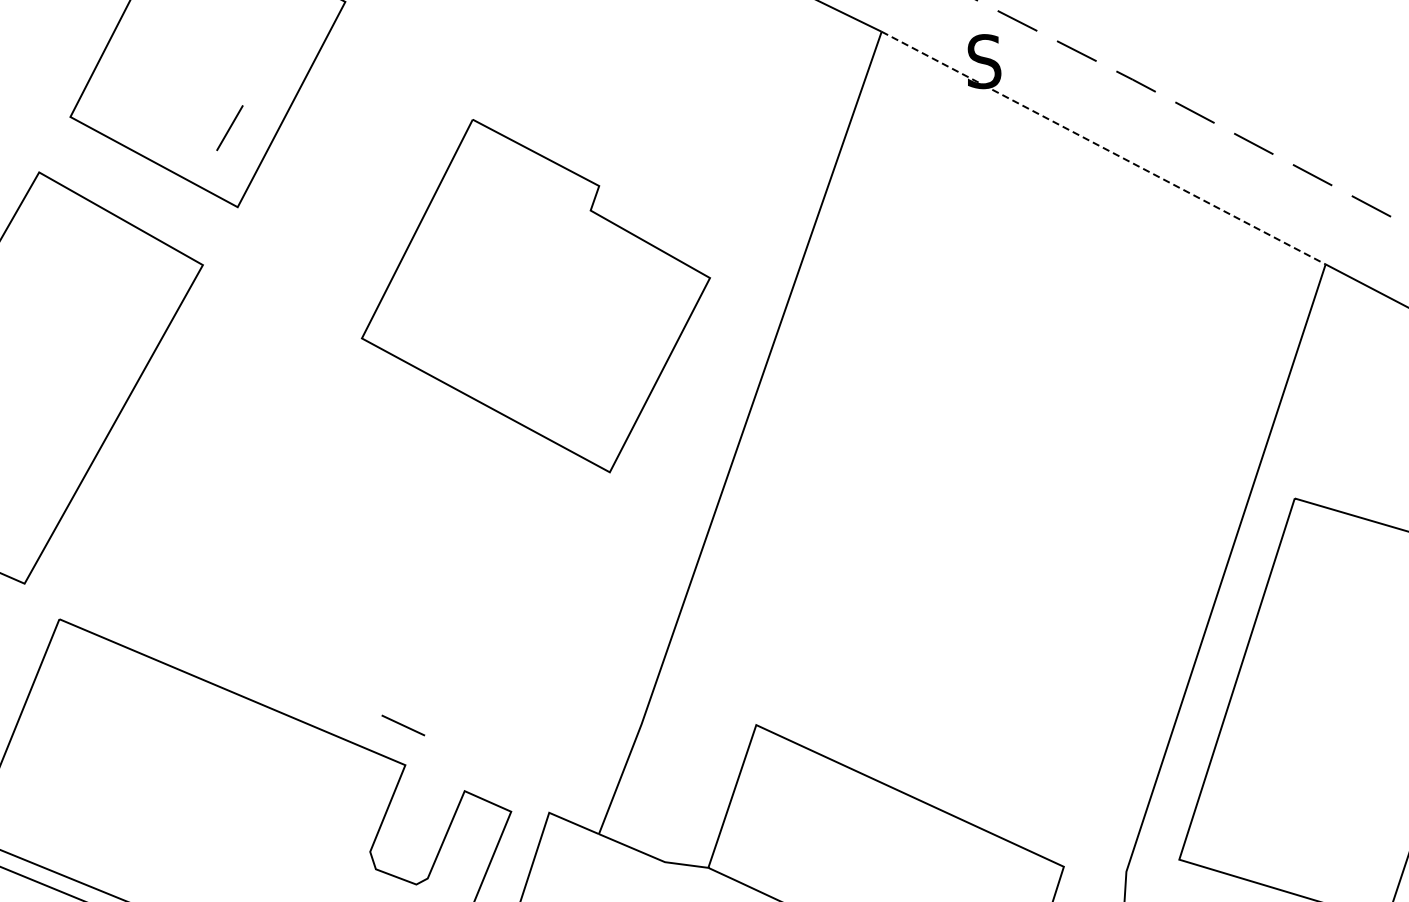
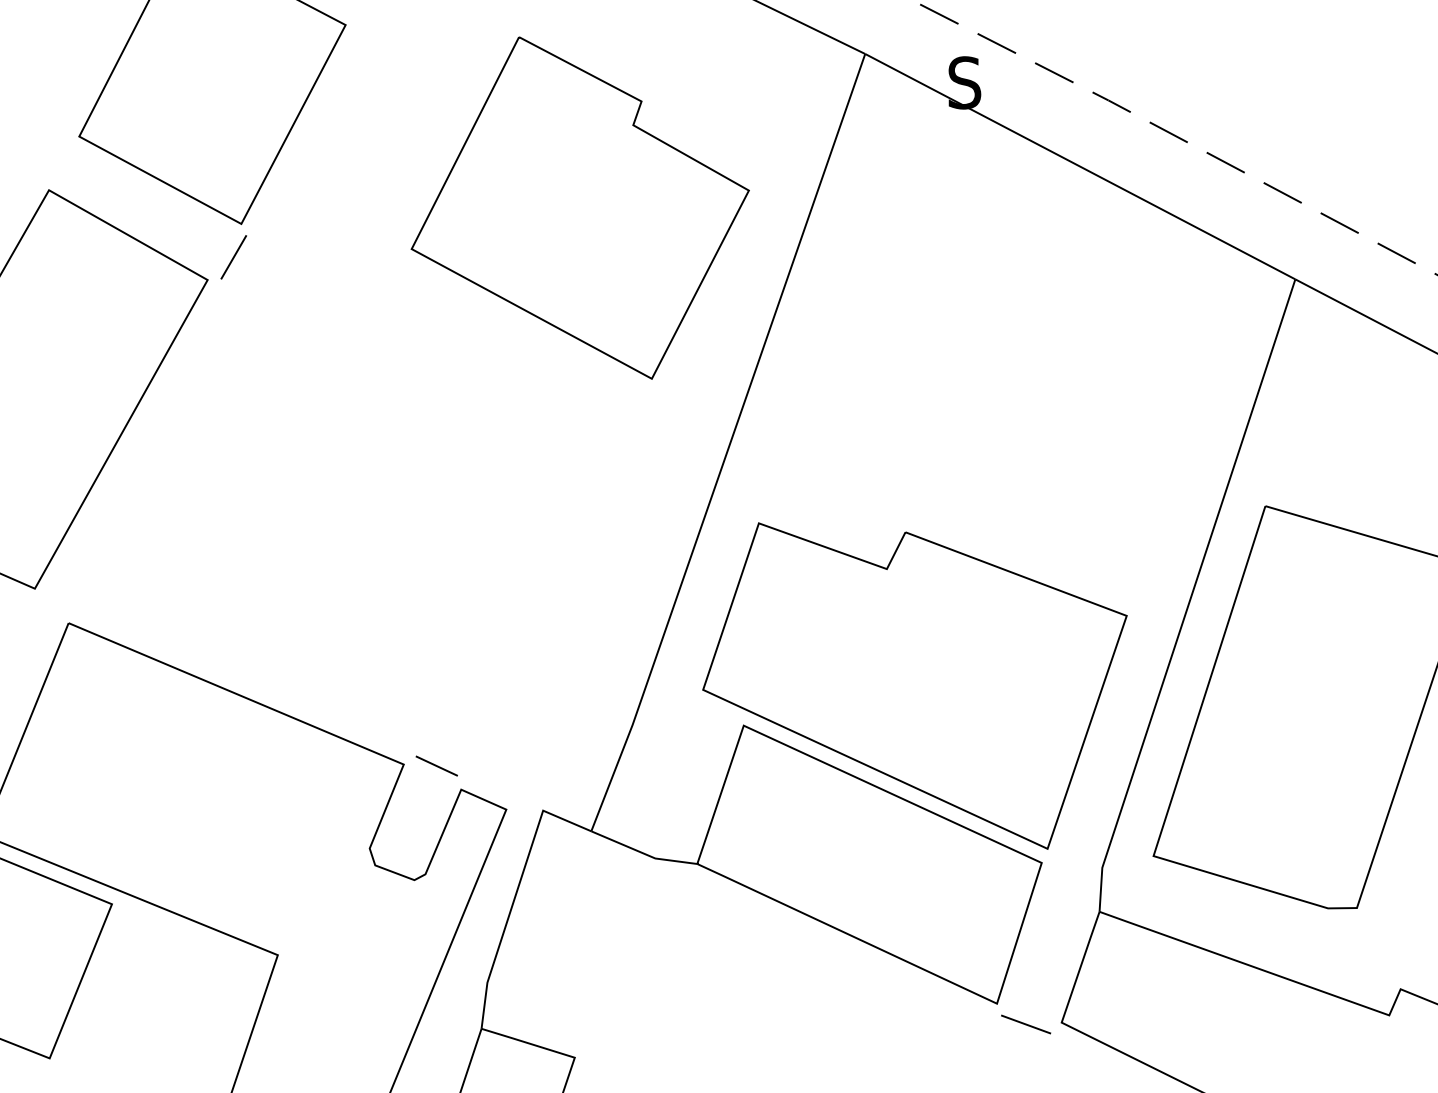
line: (229, 128) -> (233, 257), moved
line: (1103, 147) -> (1080, 166), dashed -> solid
part: (535, 295) -> (579, 207), moved
part: (932, 683) -> (914, 685), added
line: (403, 724) -> (436, 765), moved

